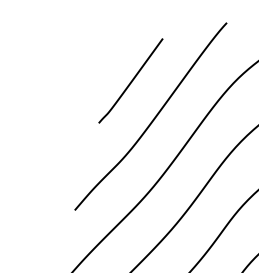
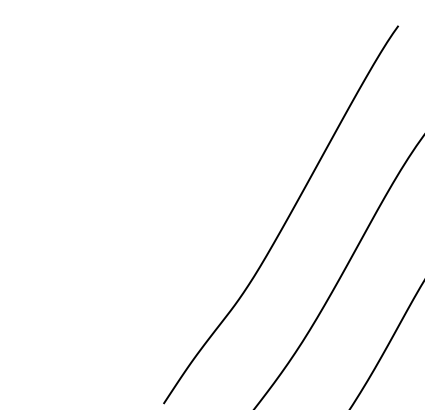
curve: (131, 80) -> (237, 153), removed

